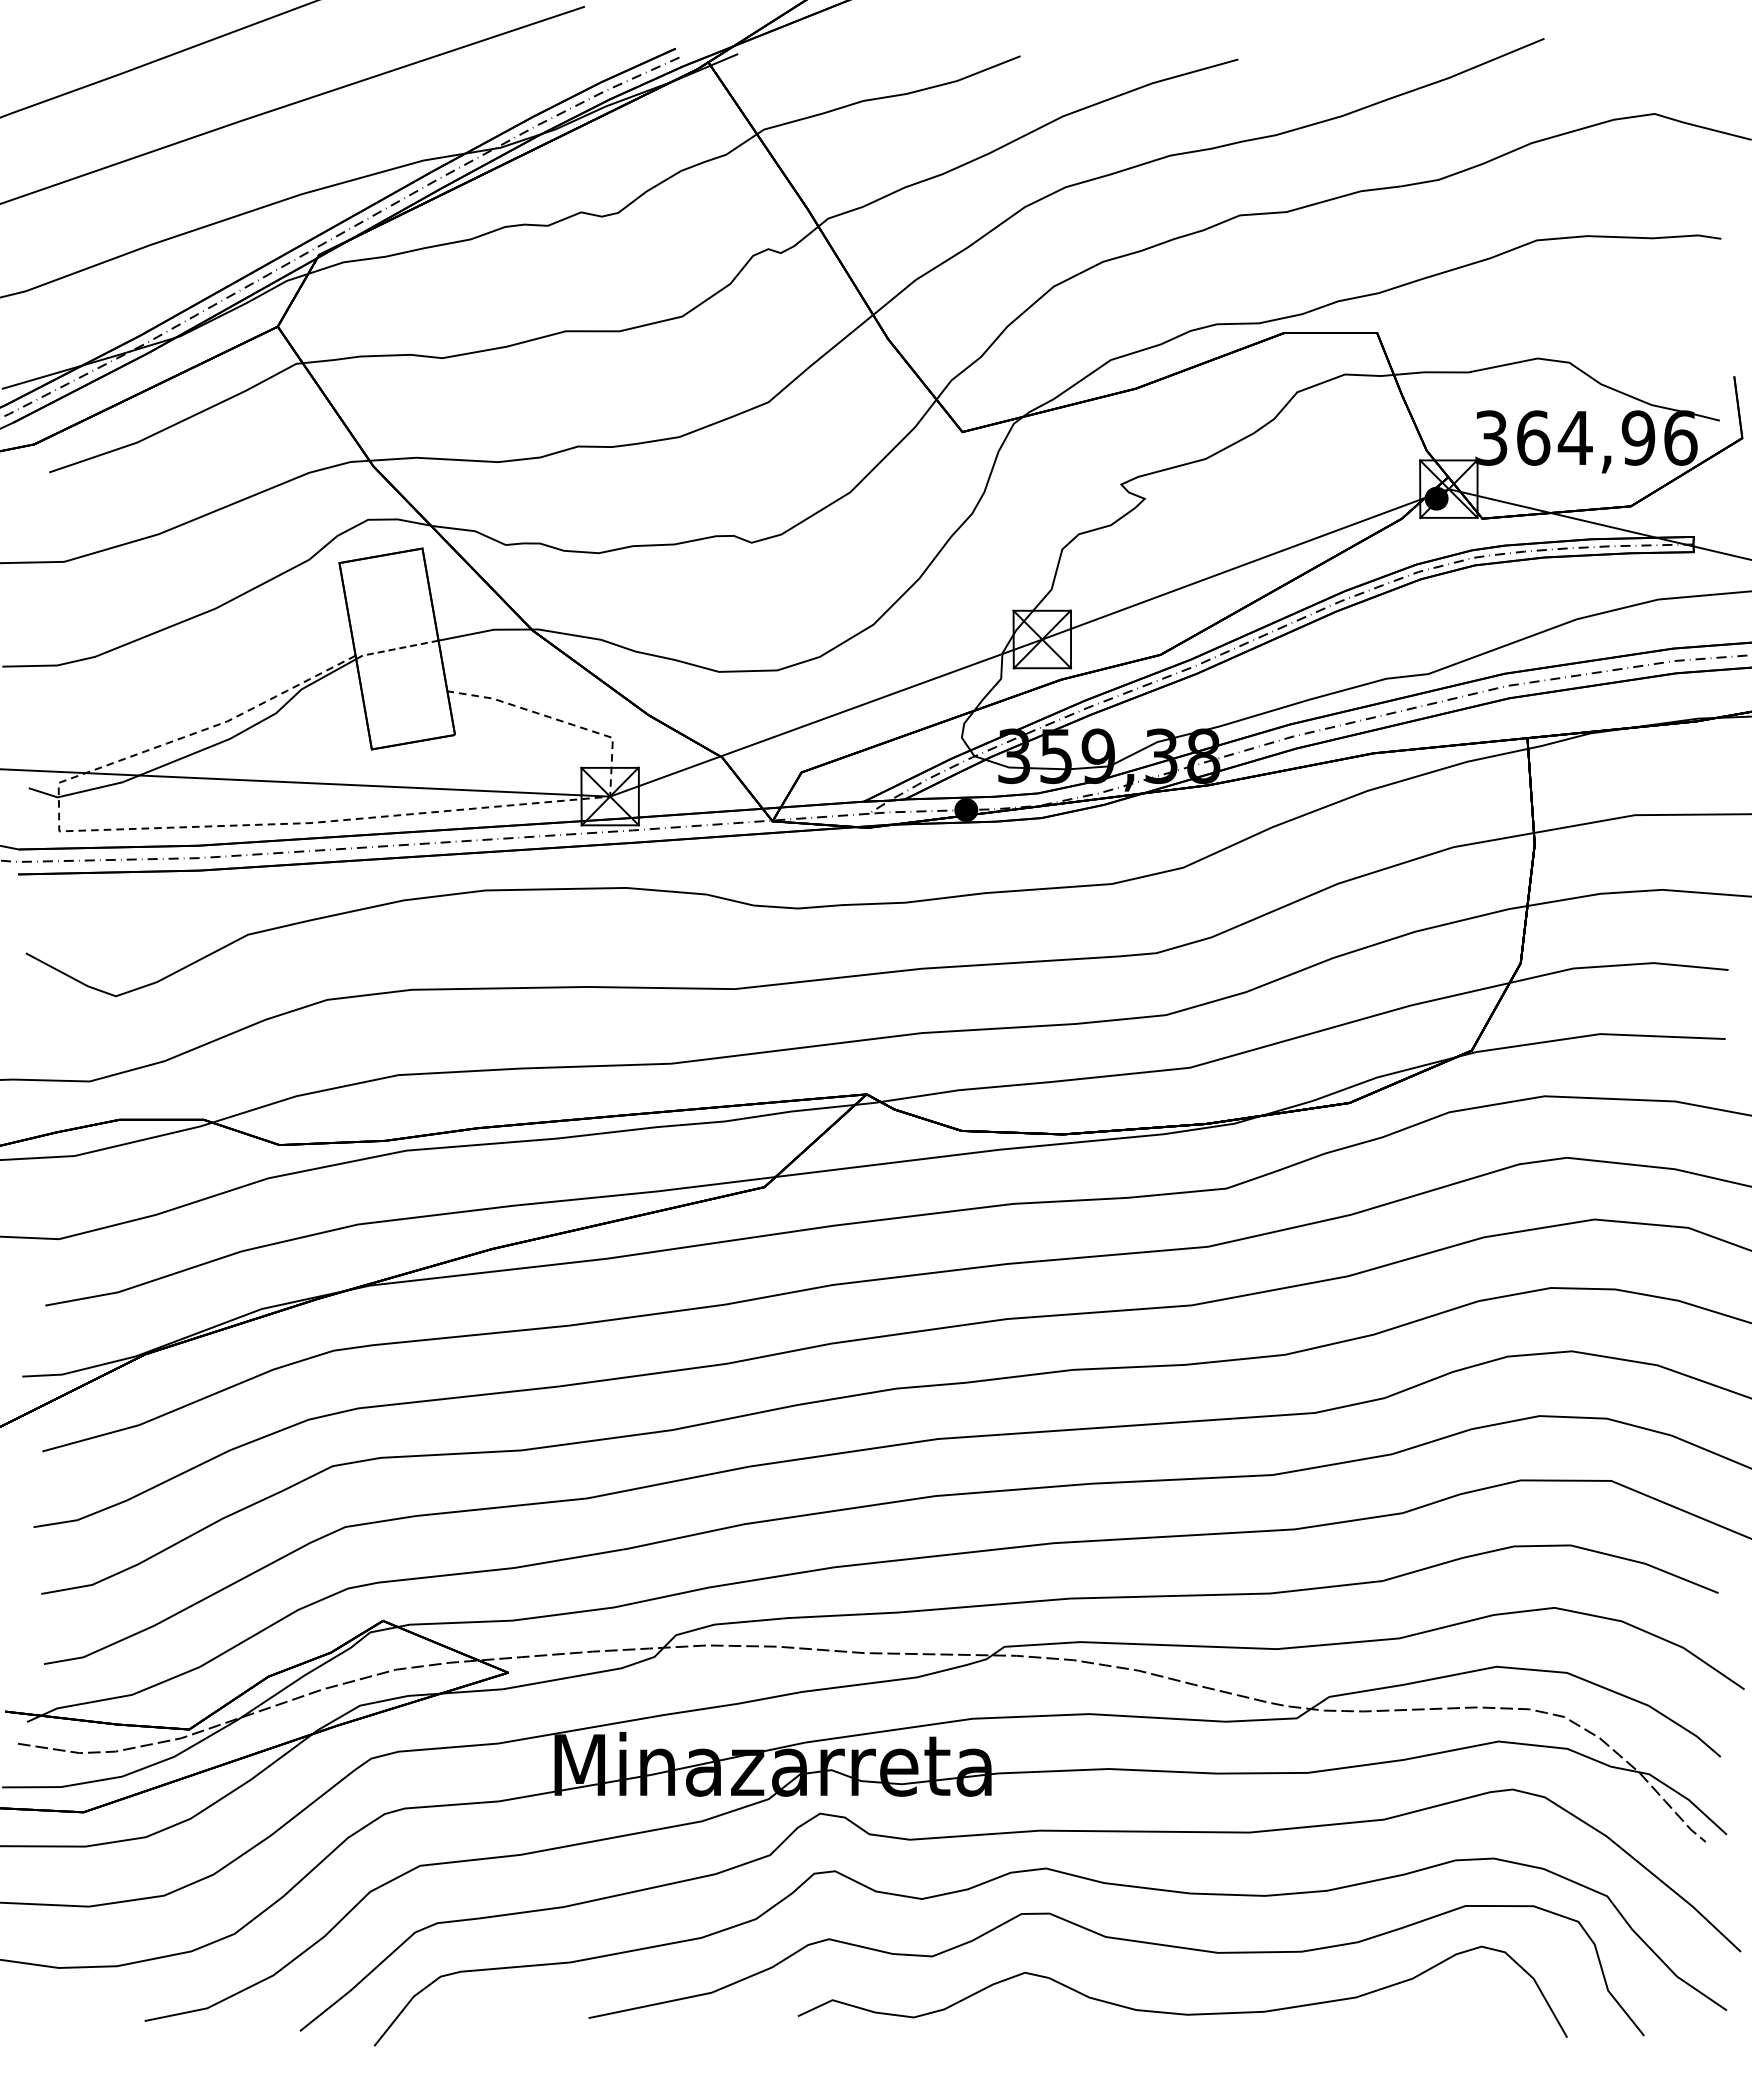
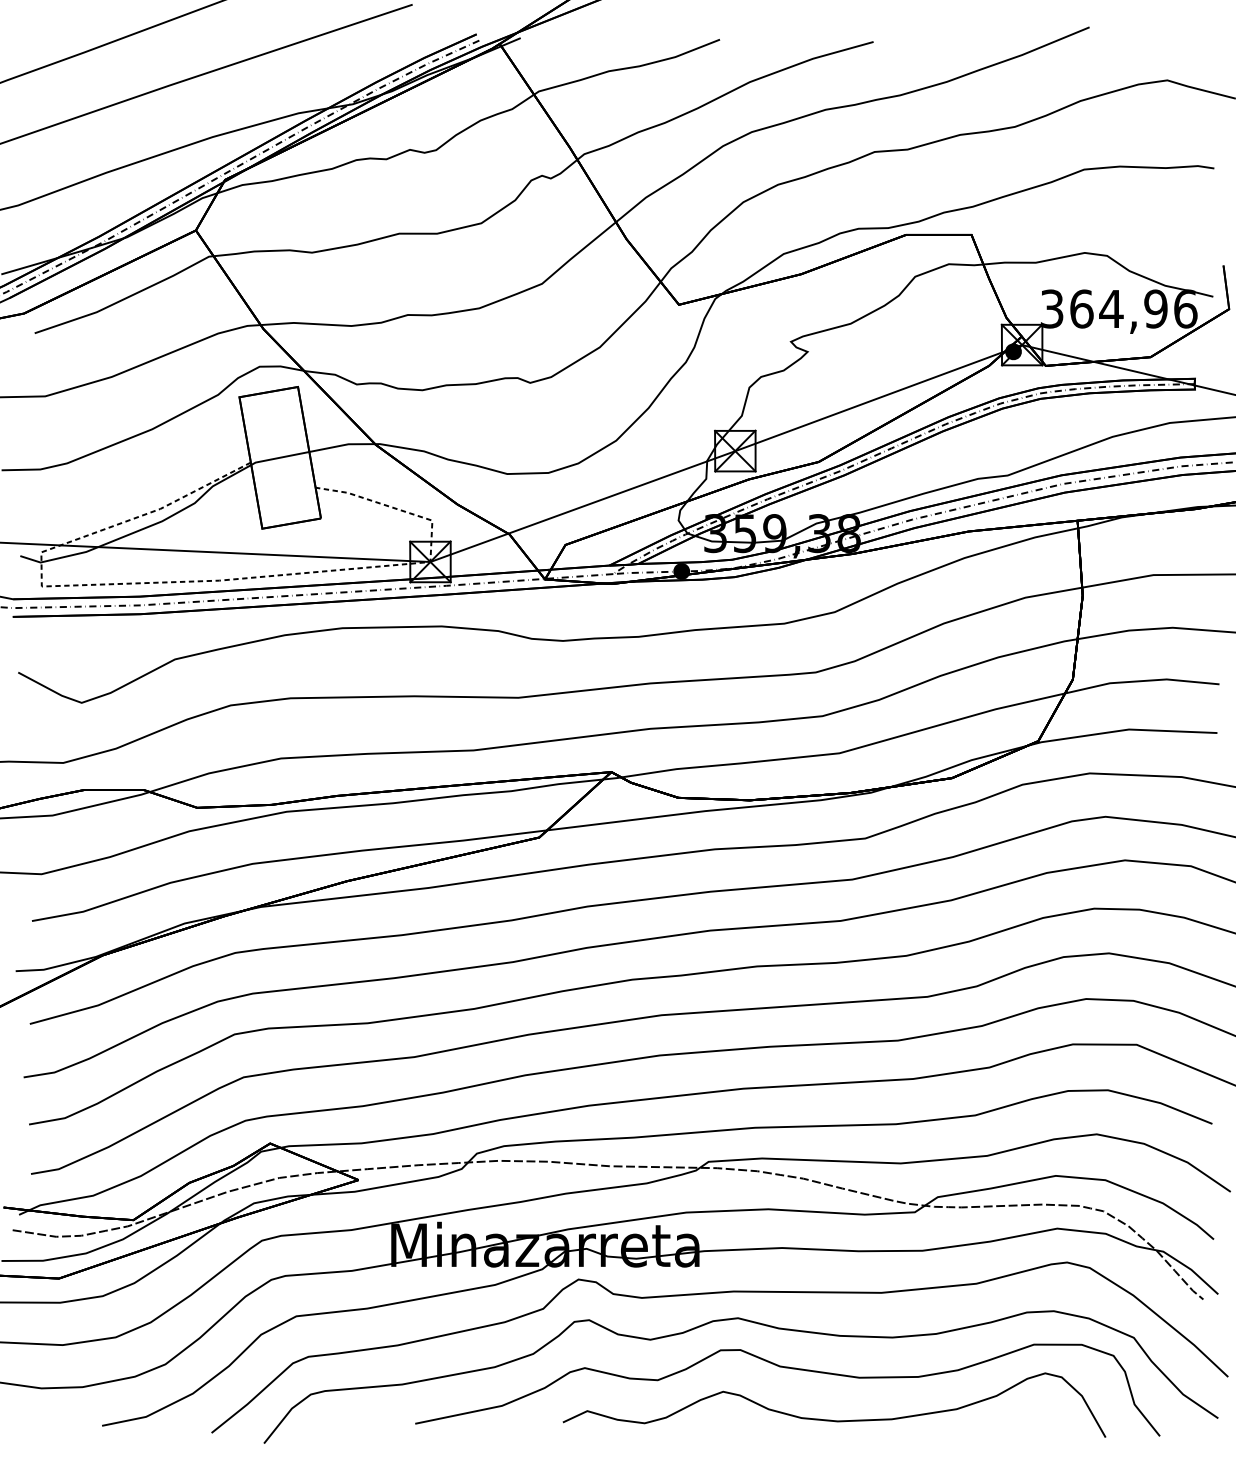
line: (395, 649) -> (279, 458), dashed -> solid

